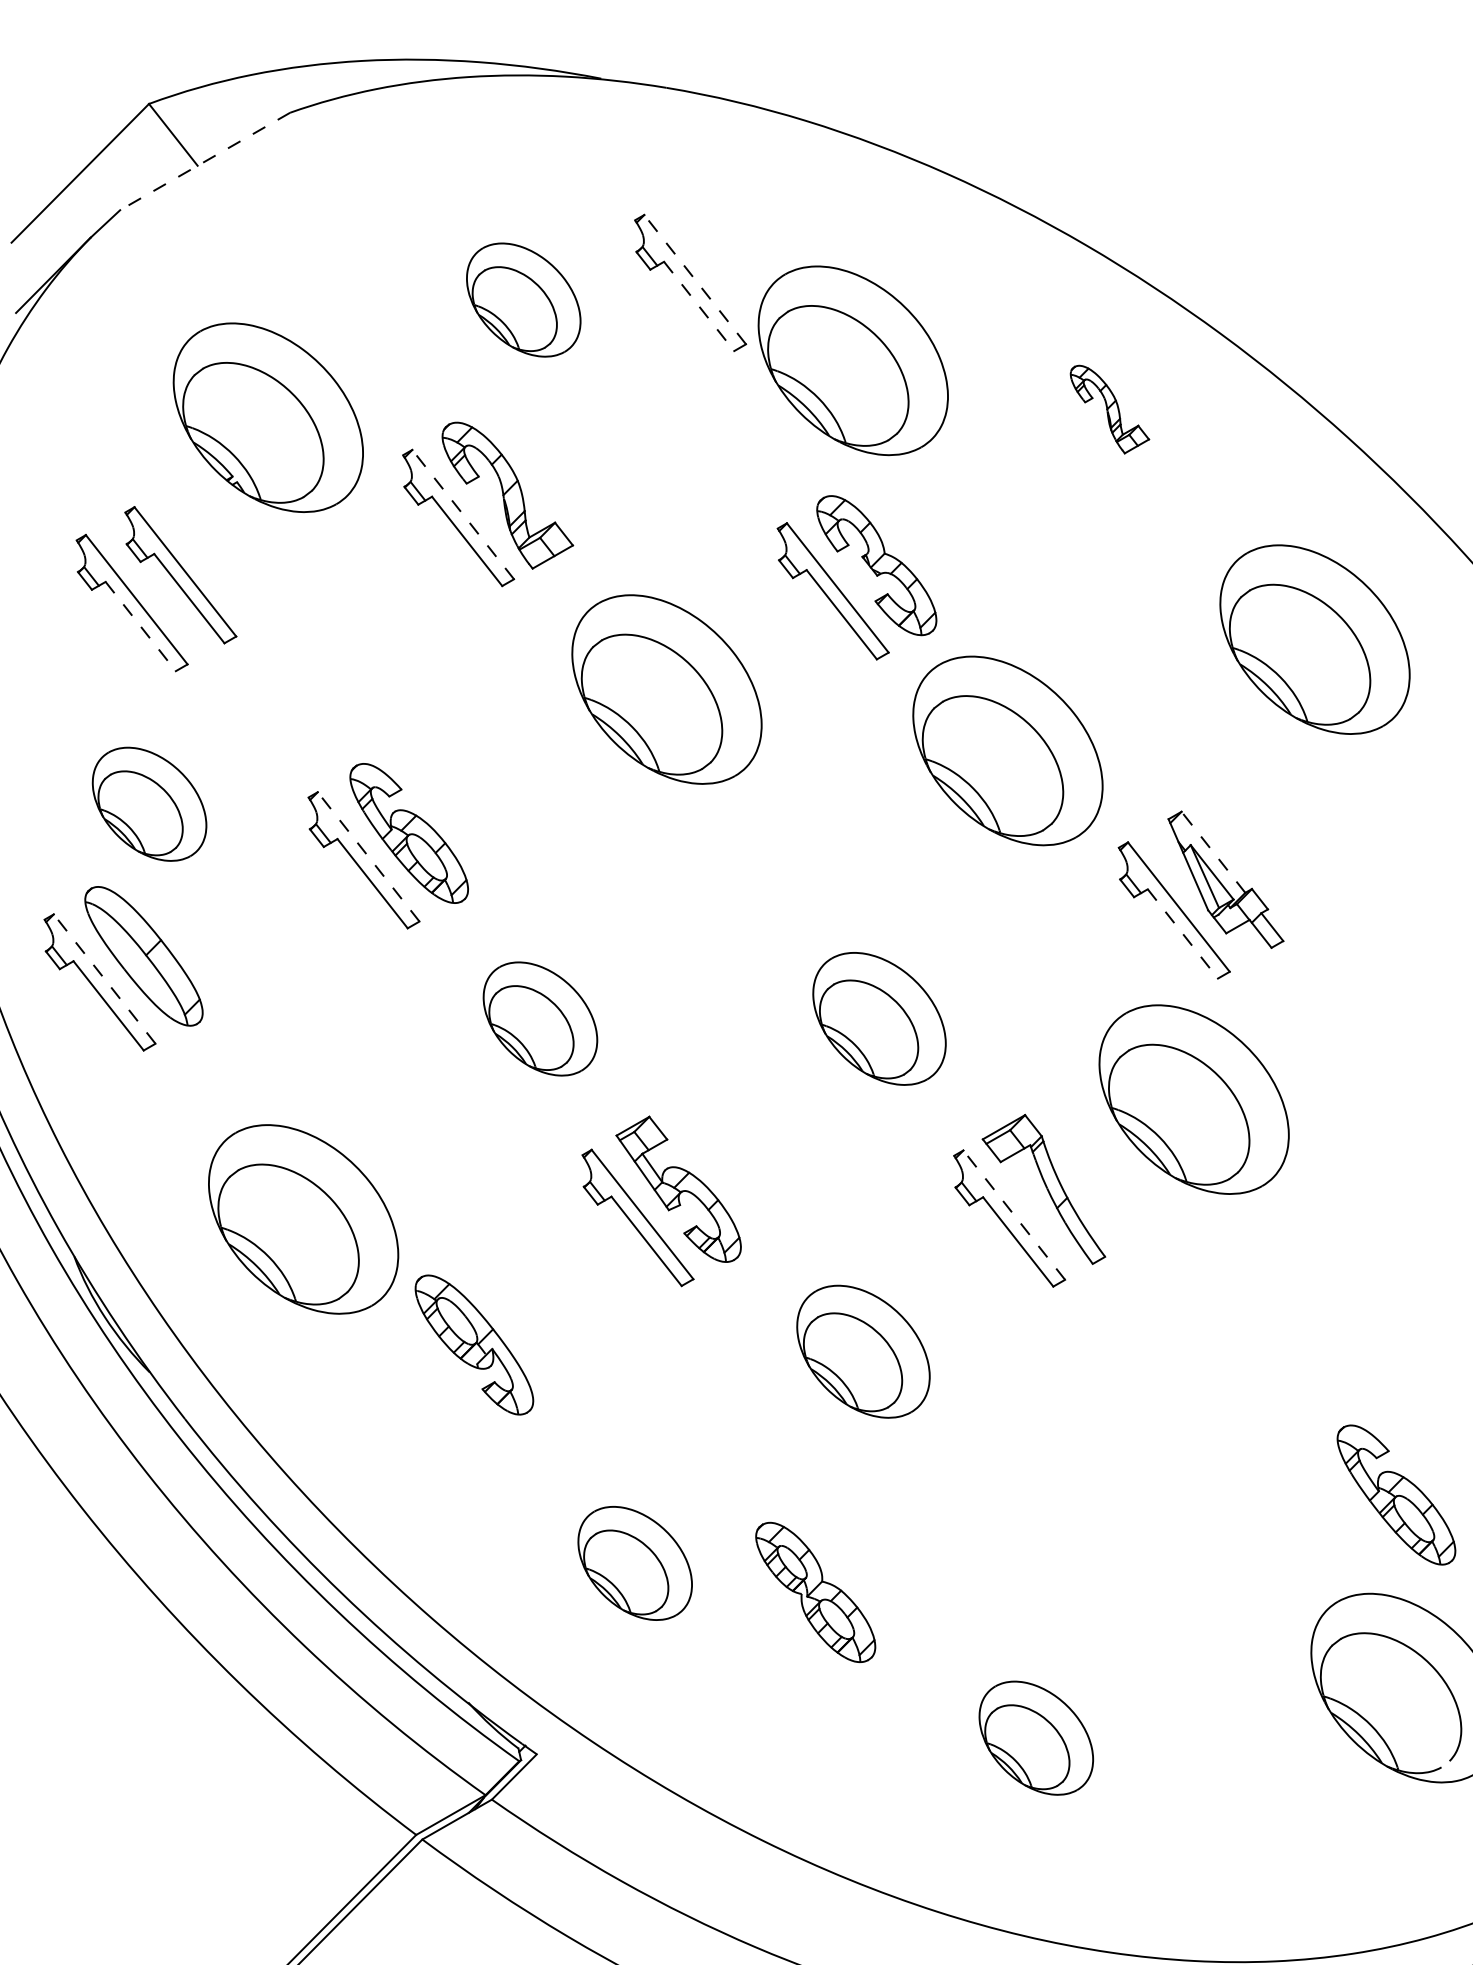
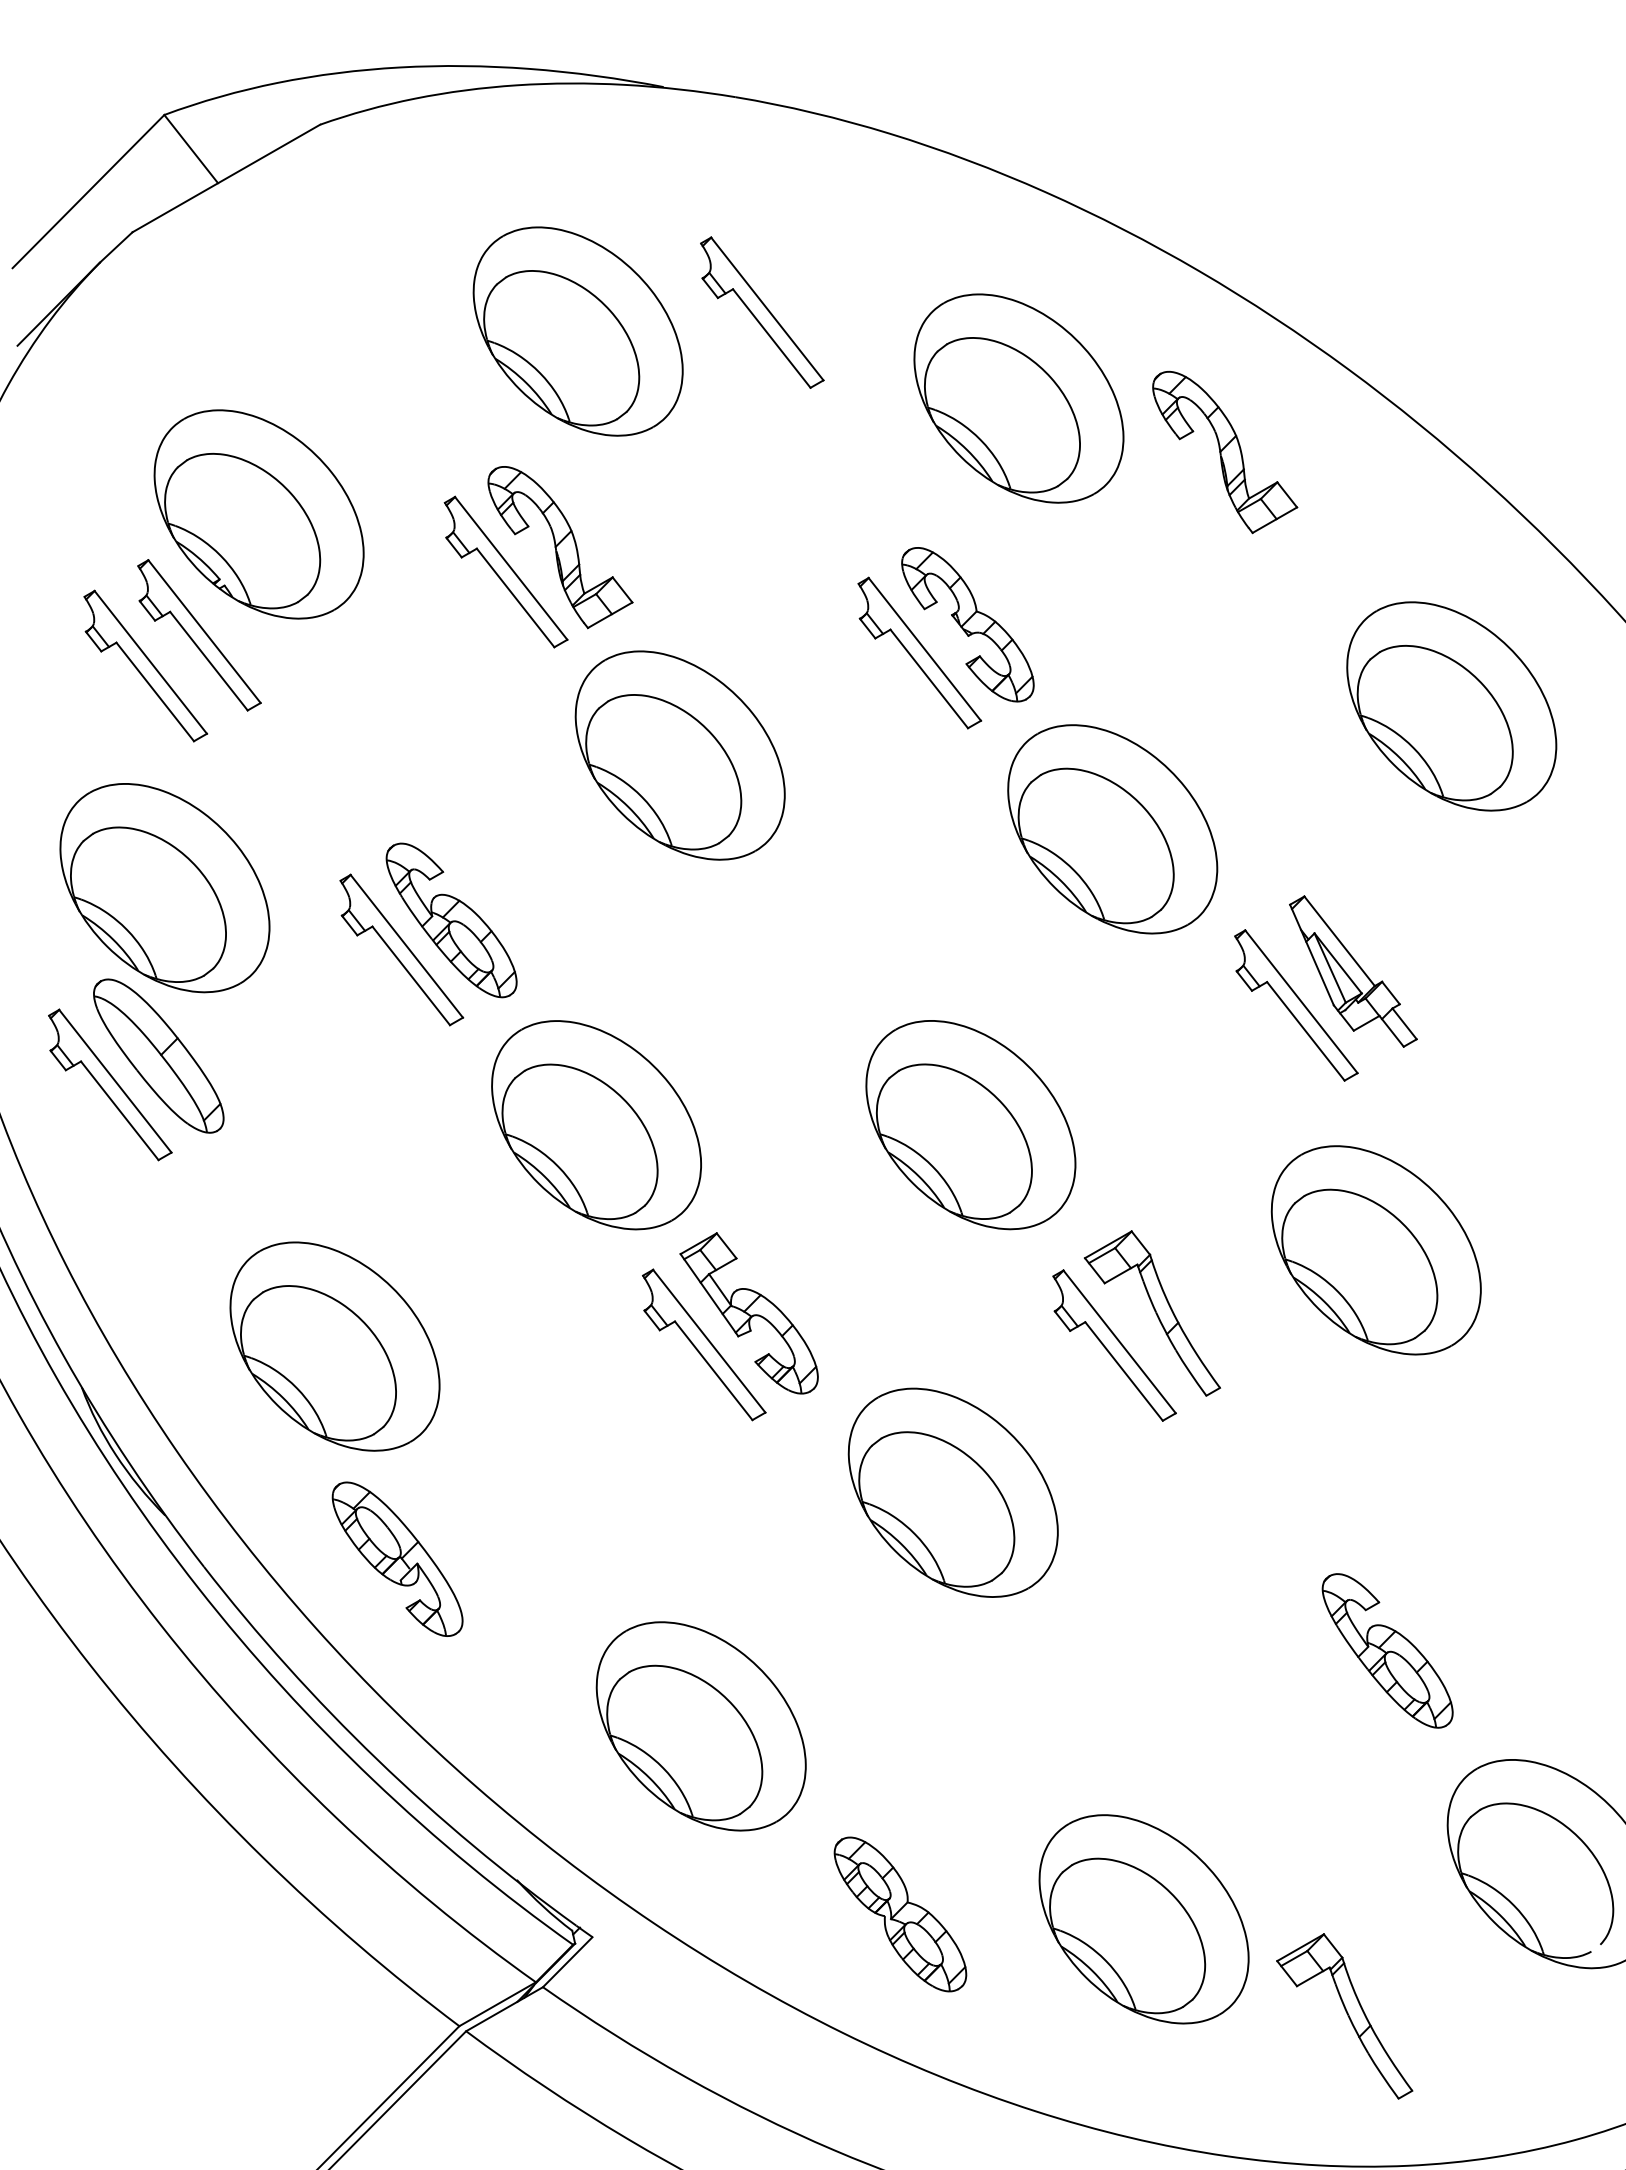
line: (204, 161) -> (225, 178), dashed -> solid
line: (695, 280) -> (767, 309), dashed -> solid
part: (523, 300) -> (577, 331), size x1.67
line: (698, 306) -> (771, 338), dashed -> solid
part: (852, 360) -> (1018, 398), moved
part: (1110, 409) -> (1225, 452), size x1.67
part: (267, 417) -> (258, 514), moved
line: (463, 514) -> (511, 568), dashed -> solid
line: (141, 626) -> (155, 691), dashed -> solid
part: (666, 689) -> (679, 755), moved
part: (149, 804) -> (164, 888), size x1.67
line: (1213, 852) -> (1339, 941), dashed -> solid
line: (368, 857) -> (406, 946), dashed -> solid
line: (1182, 934) -> (1305, 1031), dashed -> solid
line: (104, 979) -> (115, 1081), dashed -> solid
part: (540, 1019) -> (596, 1125), size x1.67
part: (879, 1019) -> (970, 1125), size x1.43
part: (1193, 1099) -> (1375, 1250), moved
line: (1014, 1214) -> (1119, 1341), dashed -> solid
part: (474, 1344) -> (397, 1558), moved
part: (862, 1351) -> (952, 1492), size x1.43
part: (1396, 1494) -> (1387, 1650), moved
part: (634, 1563) -> (700, 1726), size x1.67
part: (815, 1592) -> (900, 1914), moved
part: (1035, 1738) -> (1143, 1919), size x1.67
part: (1217, 1826) -> (1344, 2016), added

